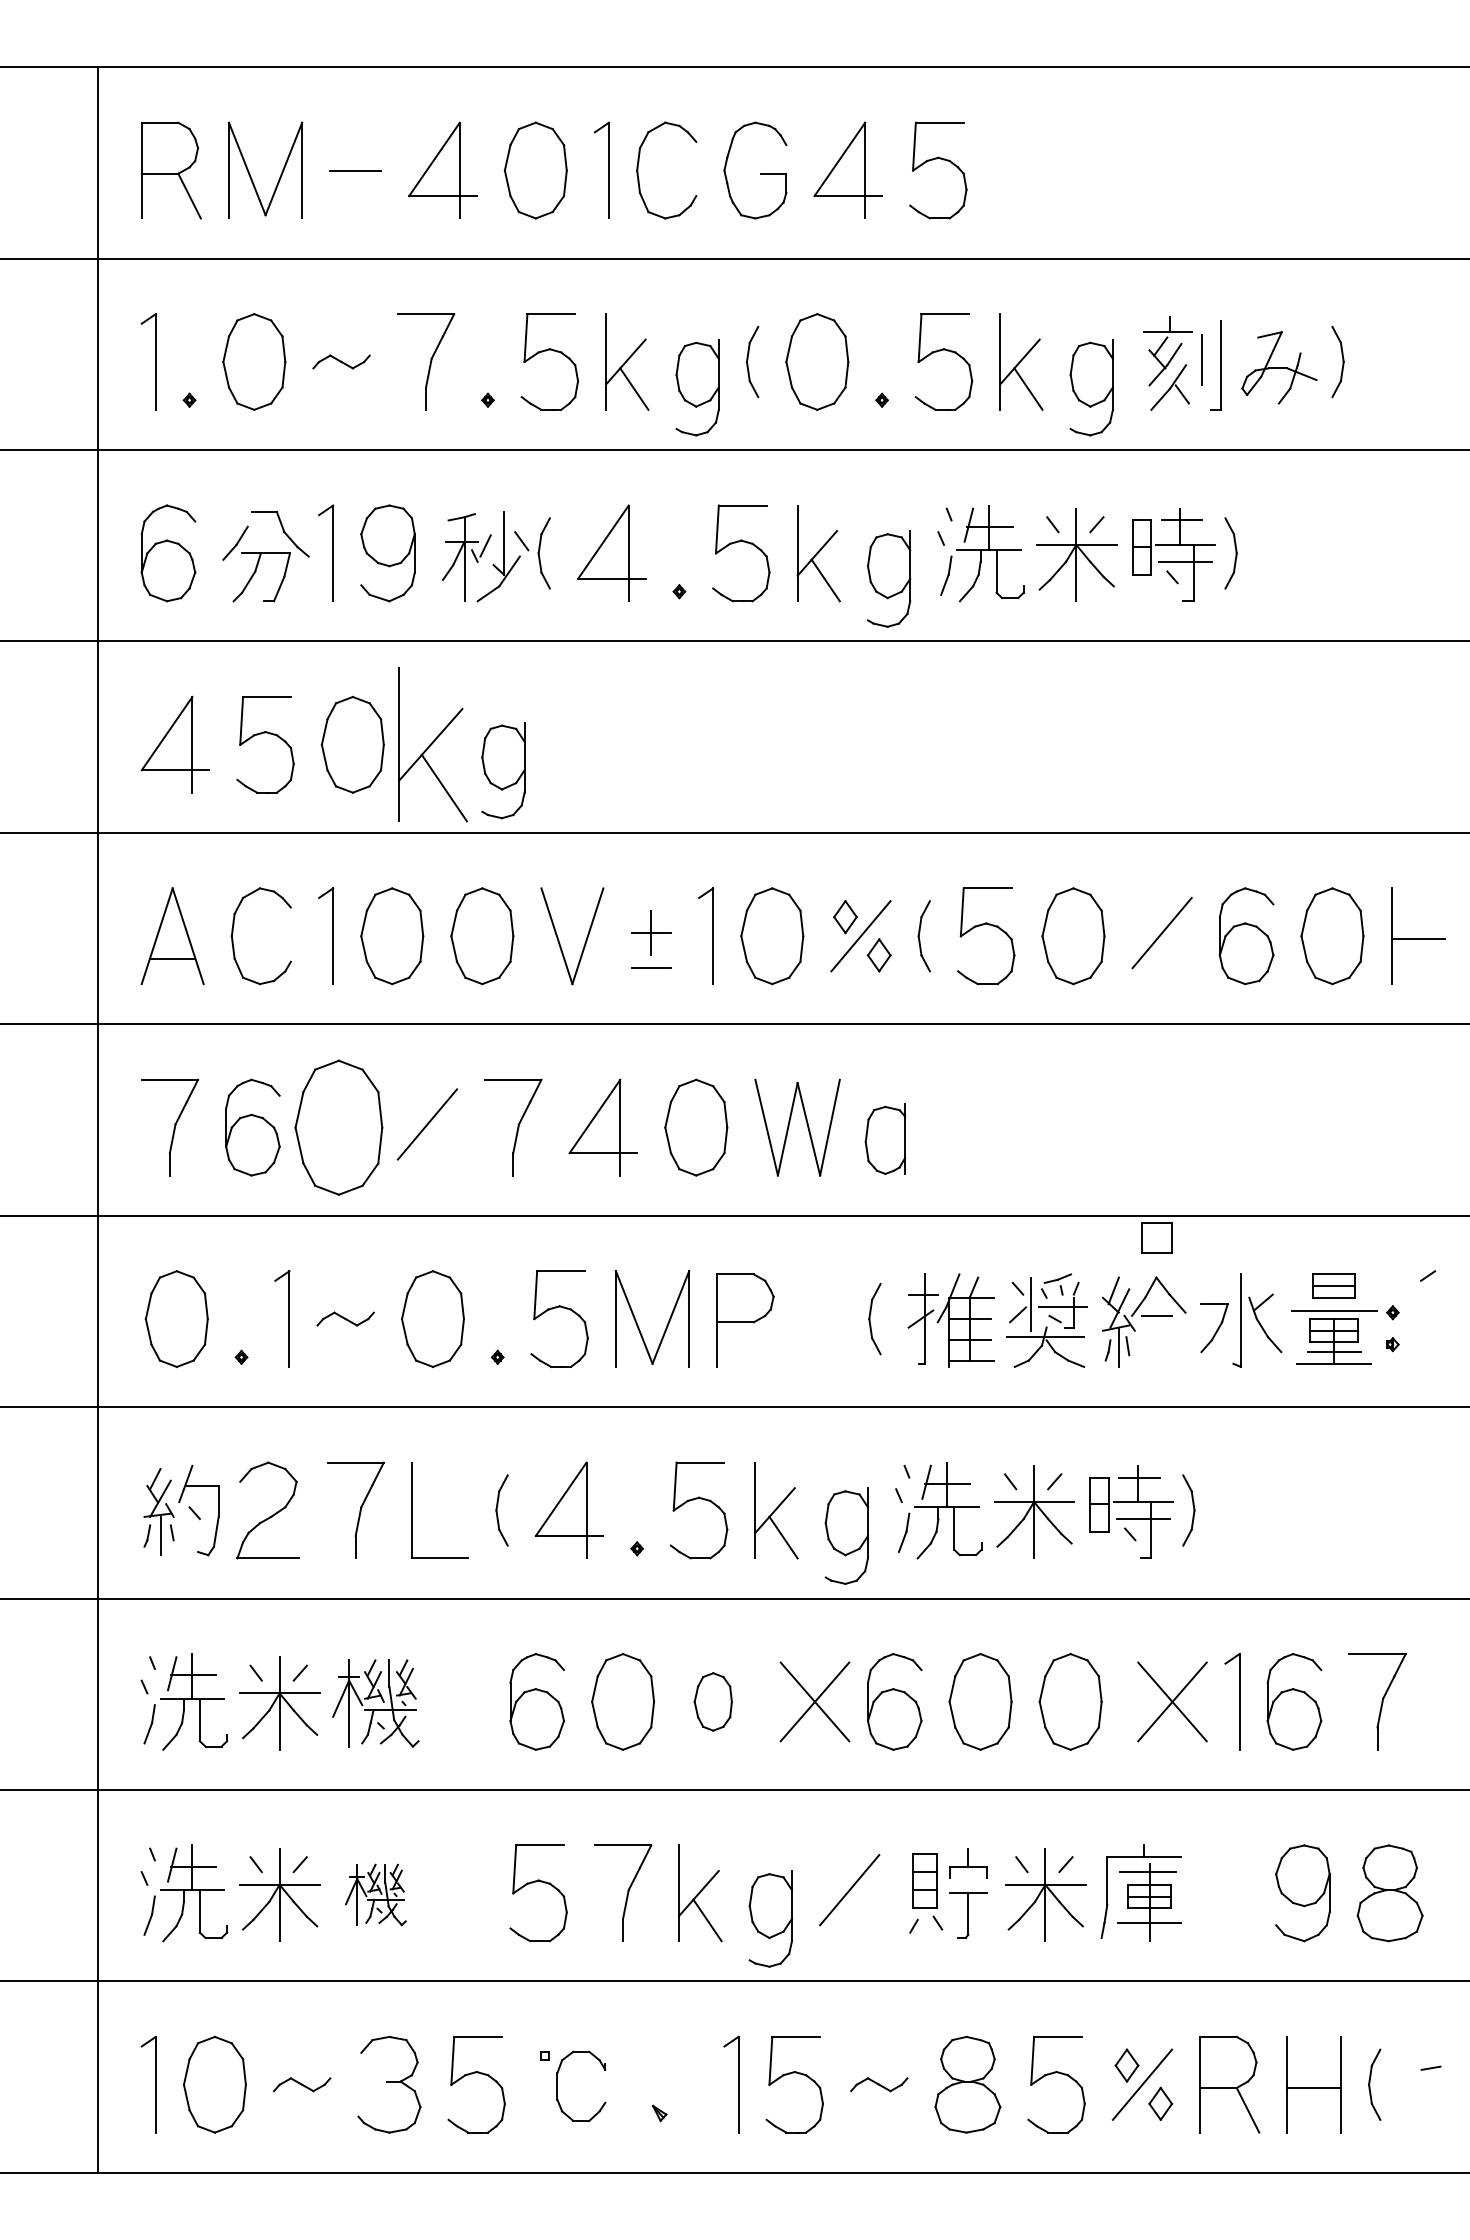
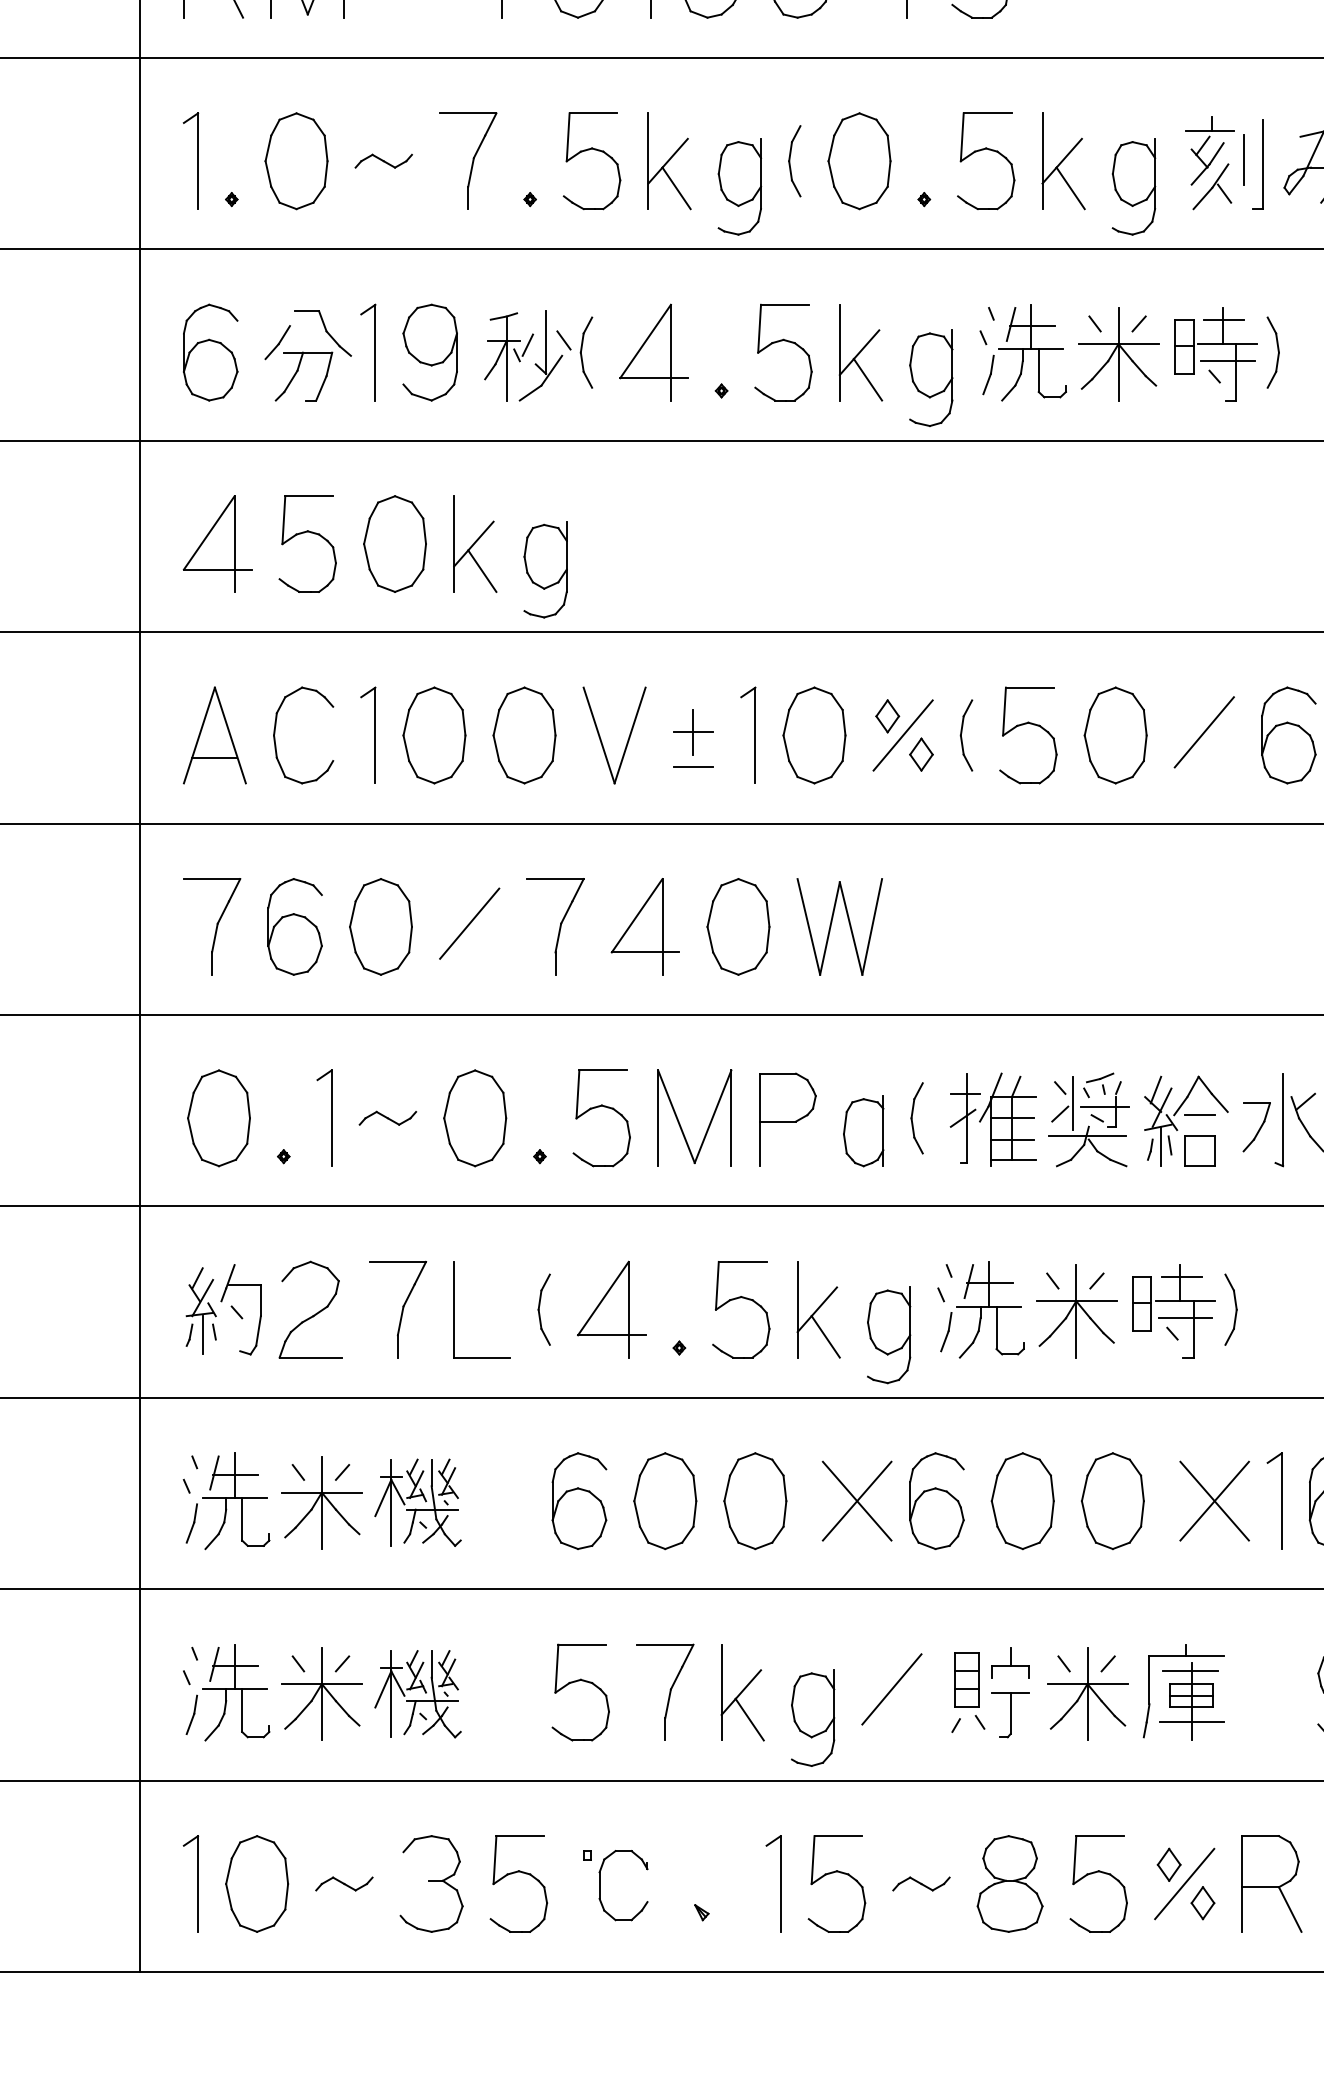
part: (432, 744) -> (474, 543), size x0.62
part: (338, 1127) -> (380, 926), size x0.71
part: (885, 1138) -> (863, 1130), moved
part: (1156, 1237) -> (1198, 1150), moved
part: (713, 1701) -> (755, 1500), size x1.67
part: (375, 1894) -> (417, 1693), size x1.43

